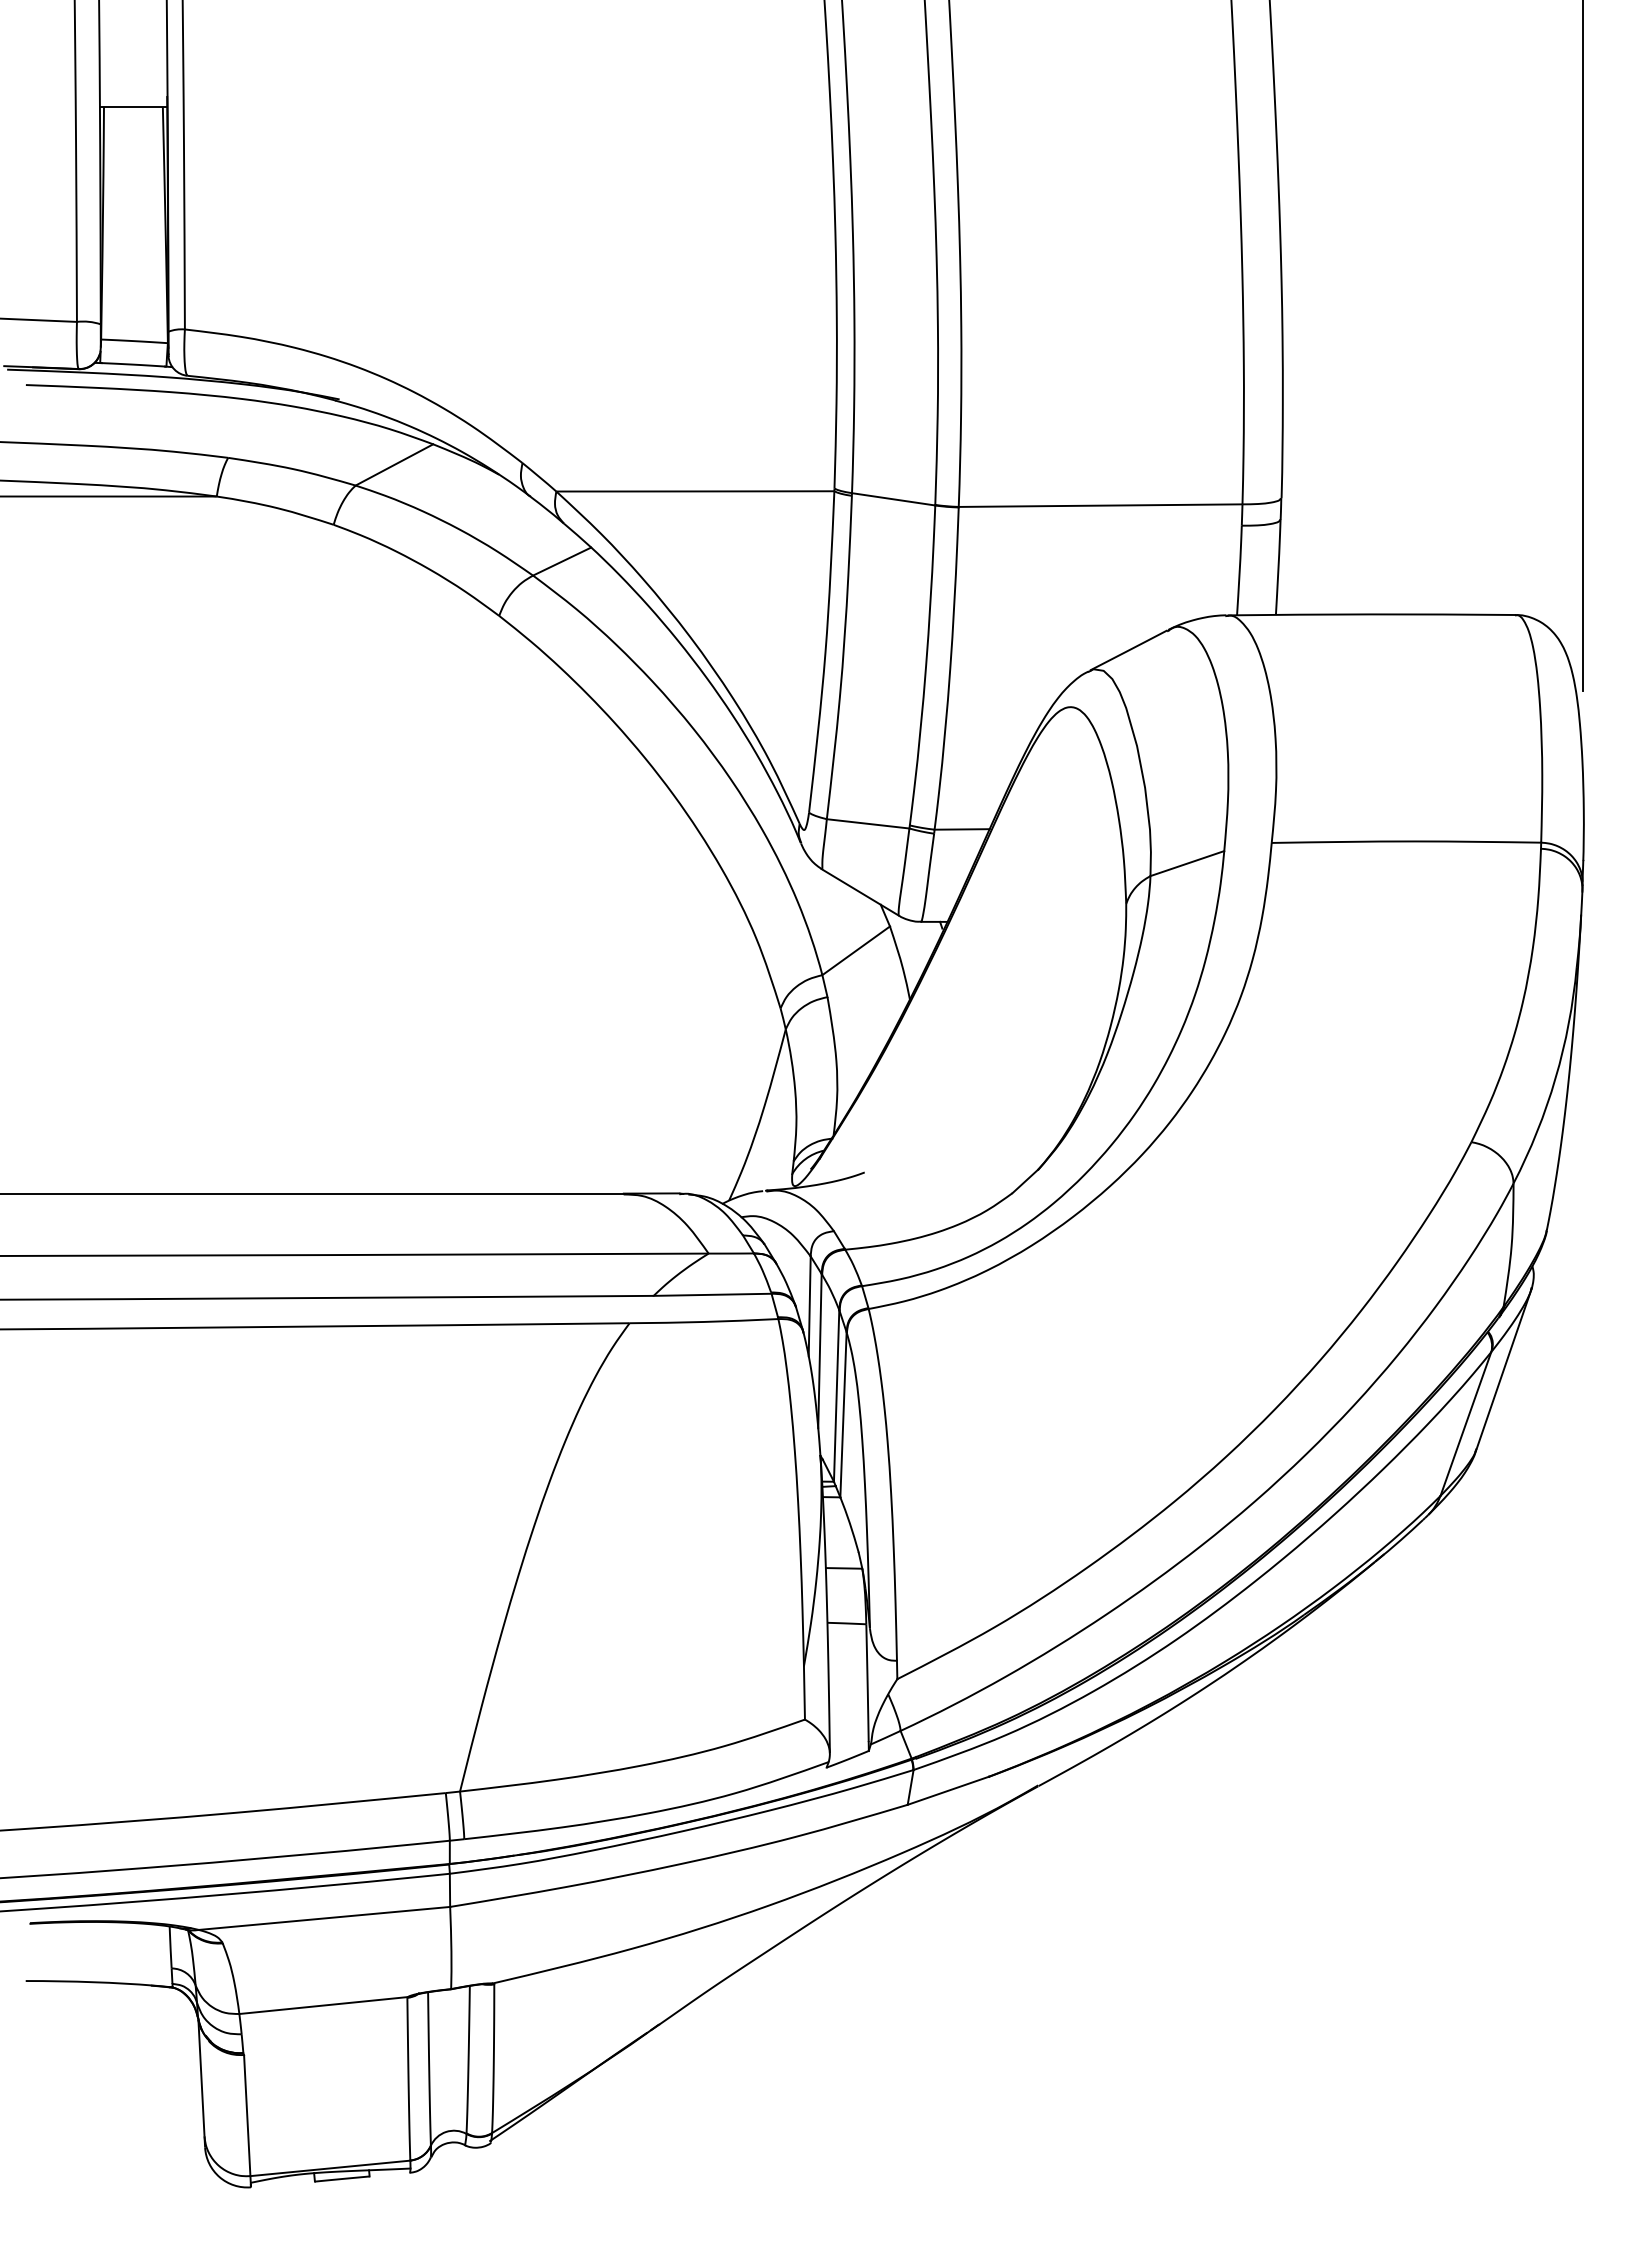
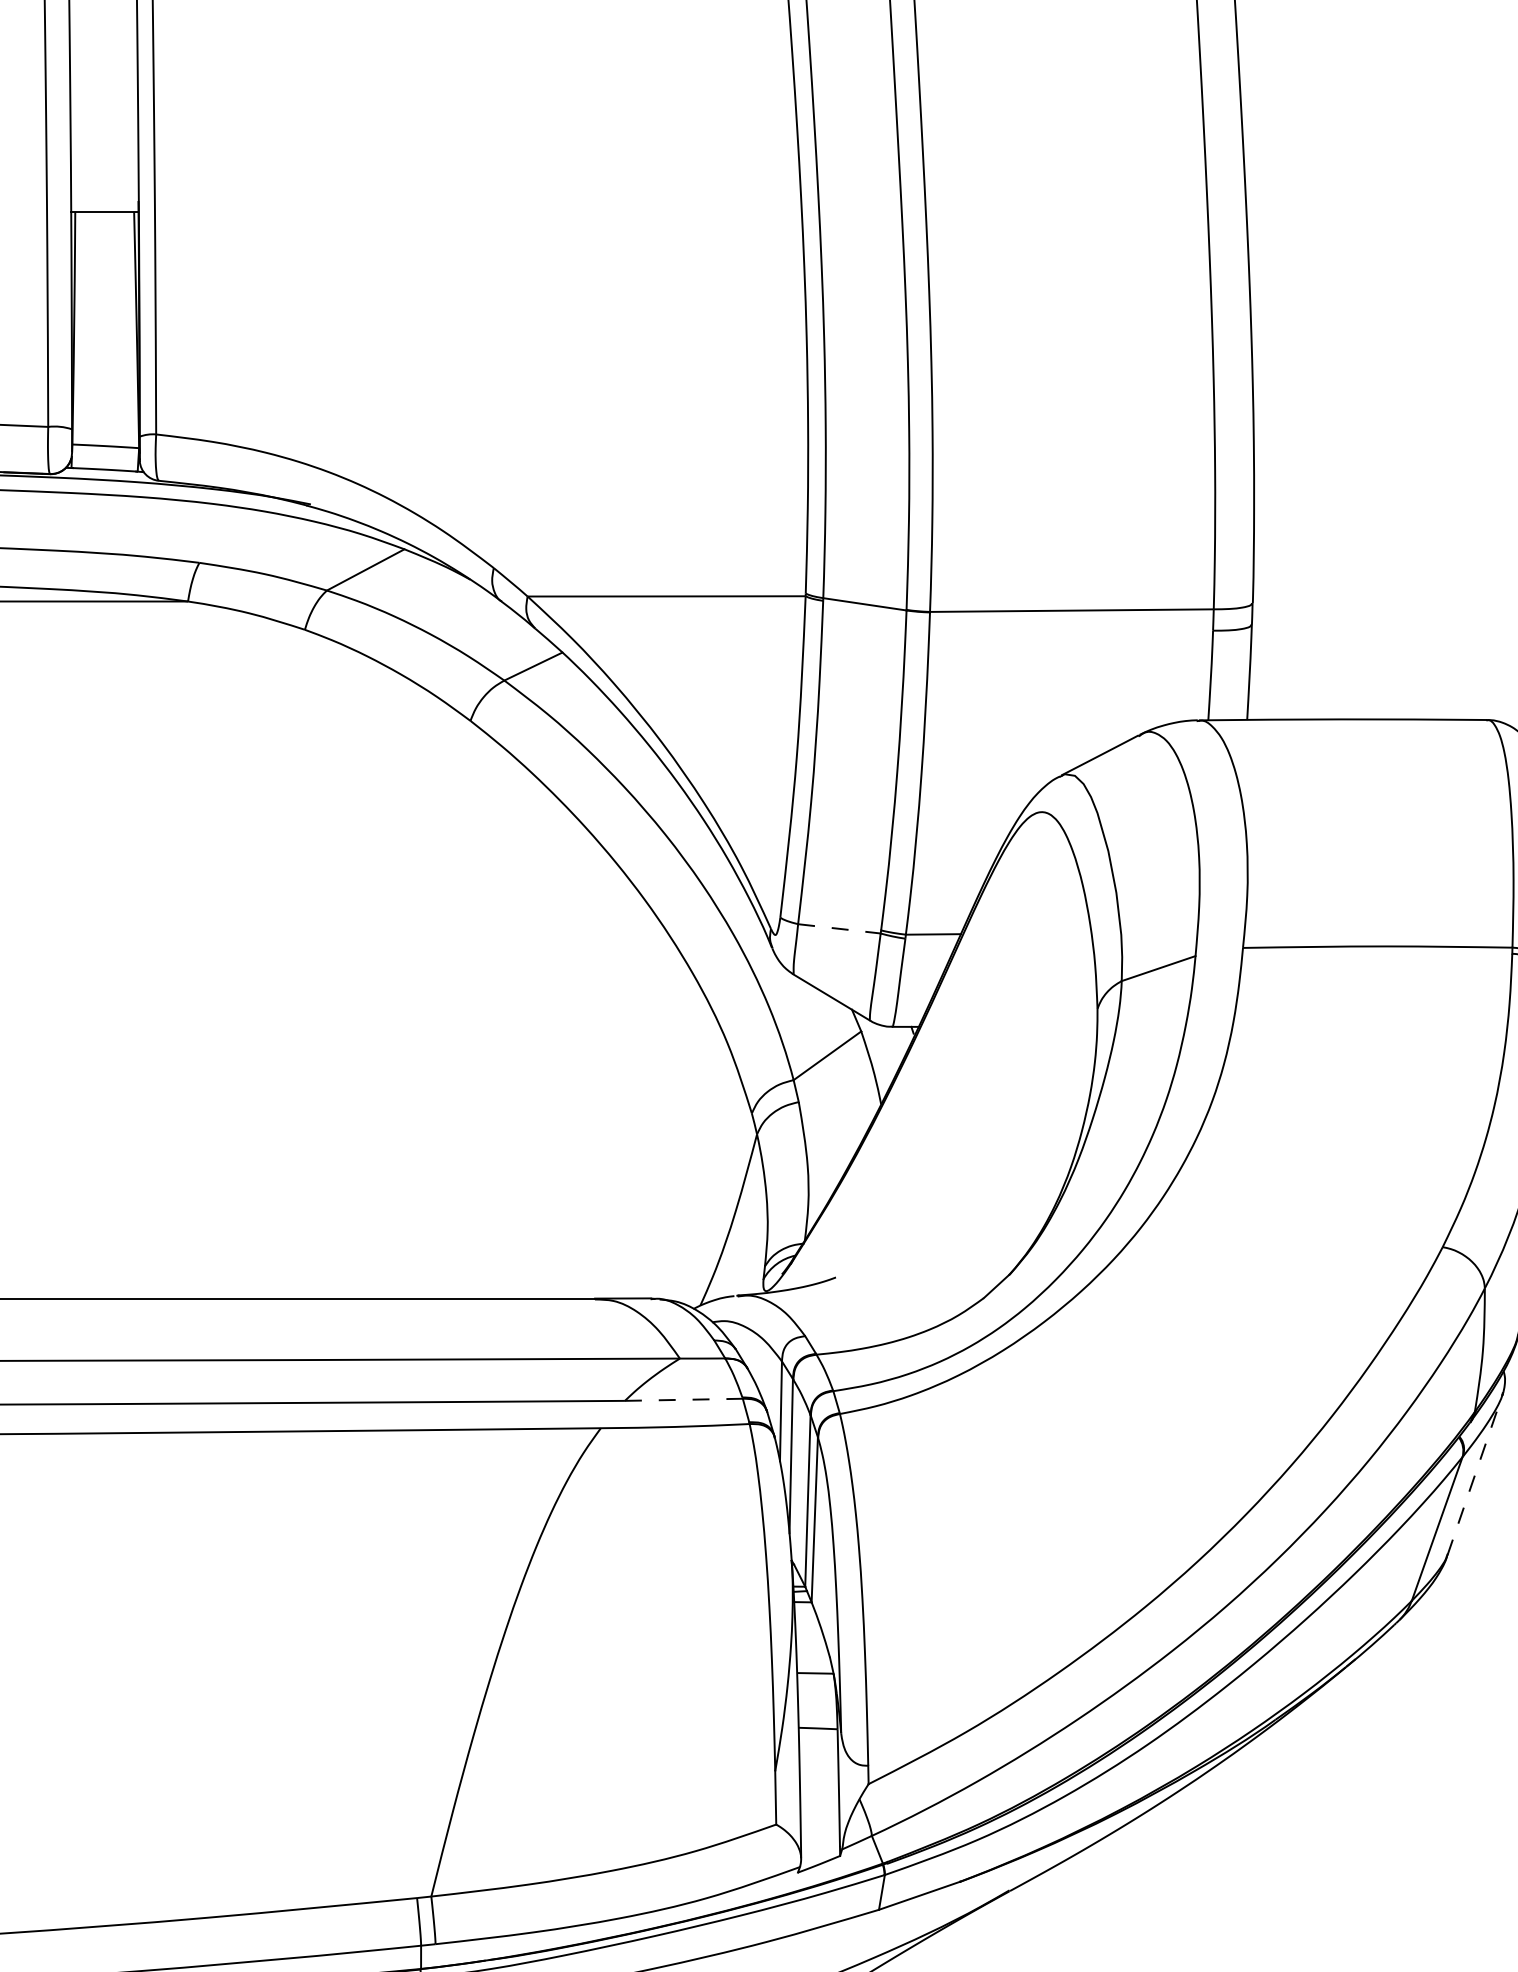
line: (868, 823) -> (839, 928), solid -> dashed
line: (712, 1294) -> (683, 1399), solid -> dashed
line: (1503, 1369) -> (1474, 1474), solid -> dashed

